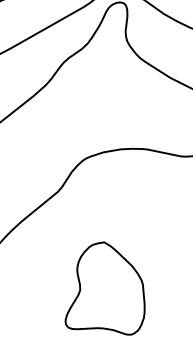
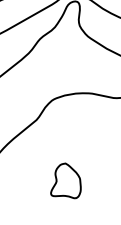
part: (104, 287) -> (65, 180), size x0.6

